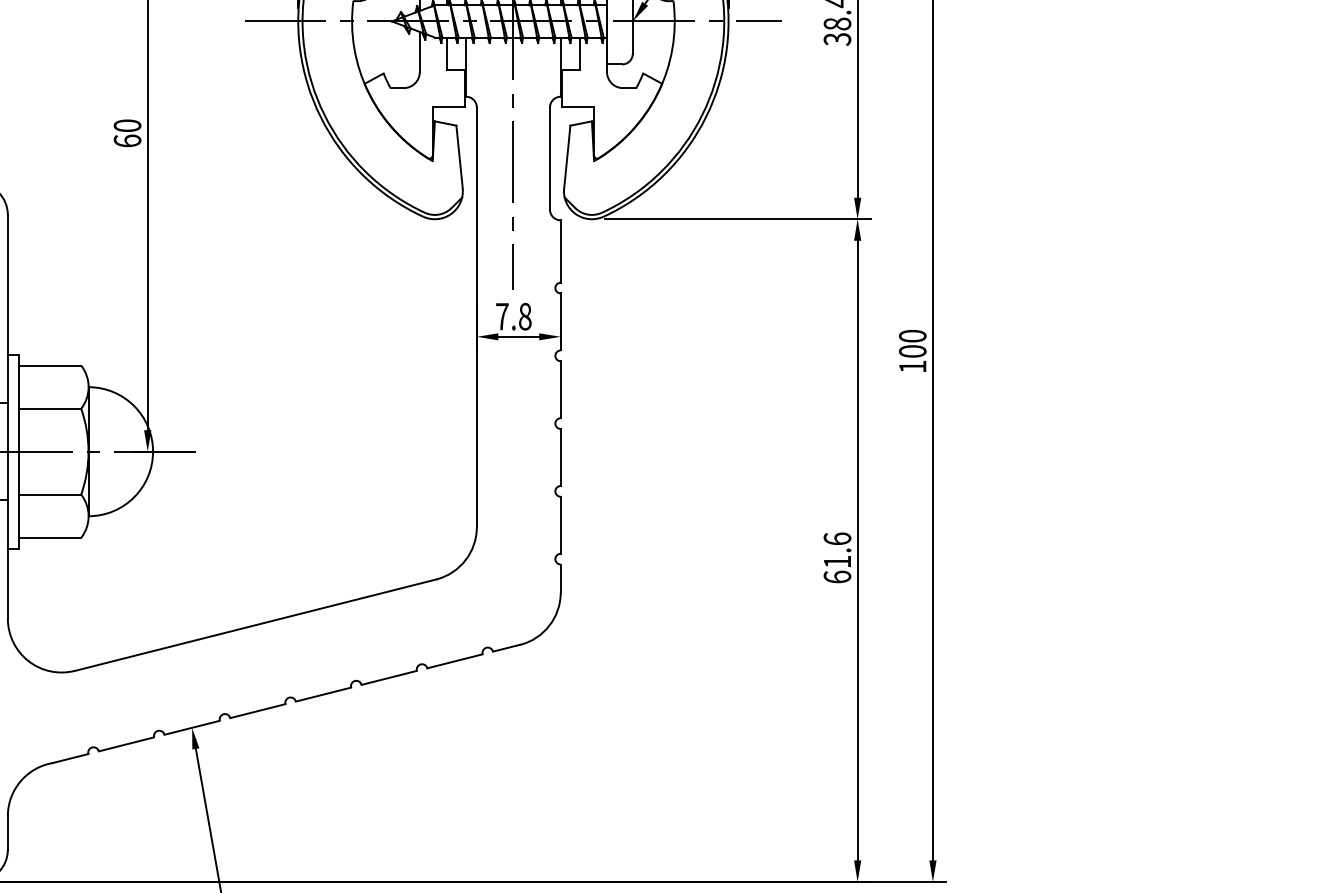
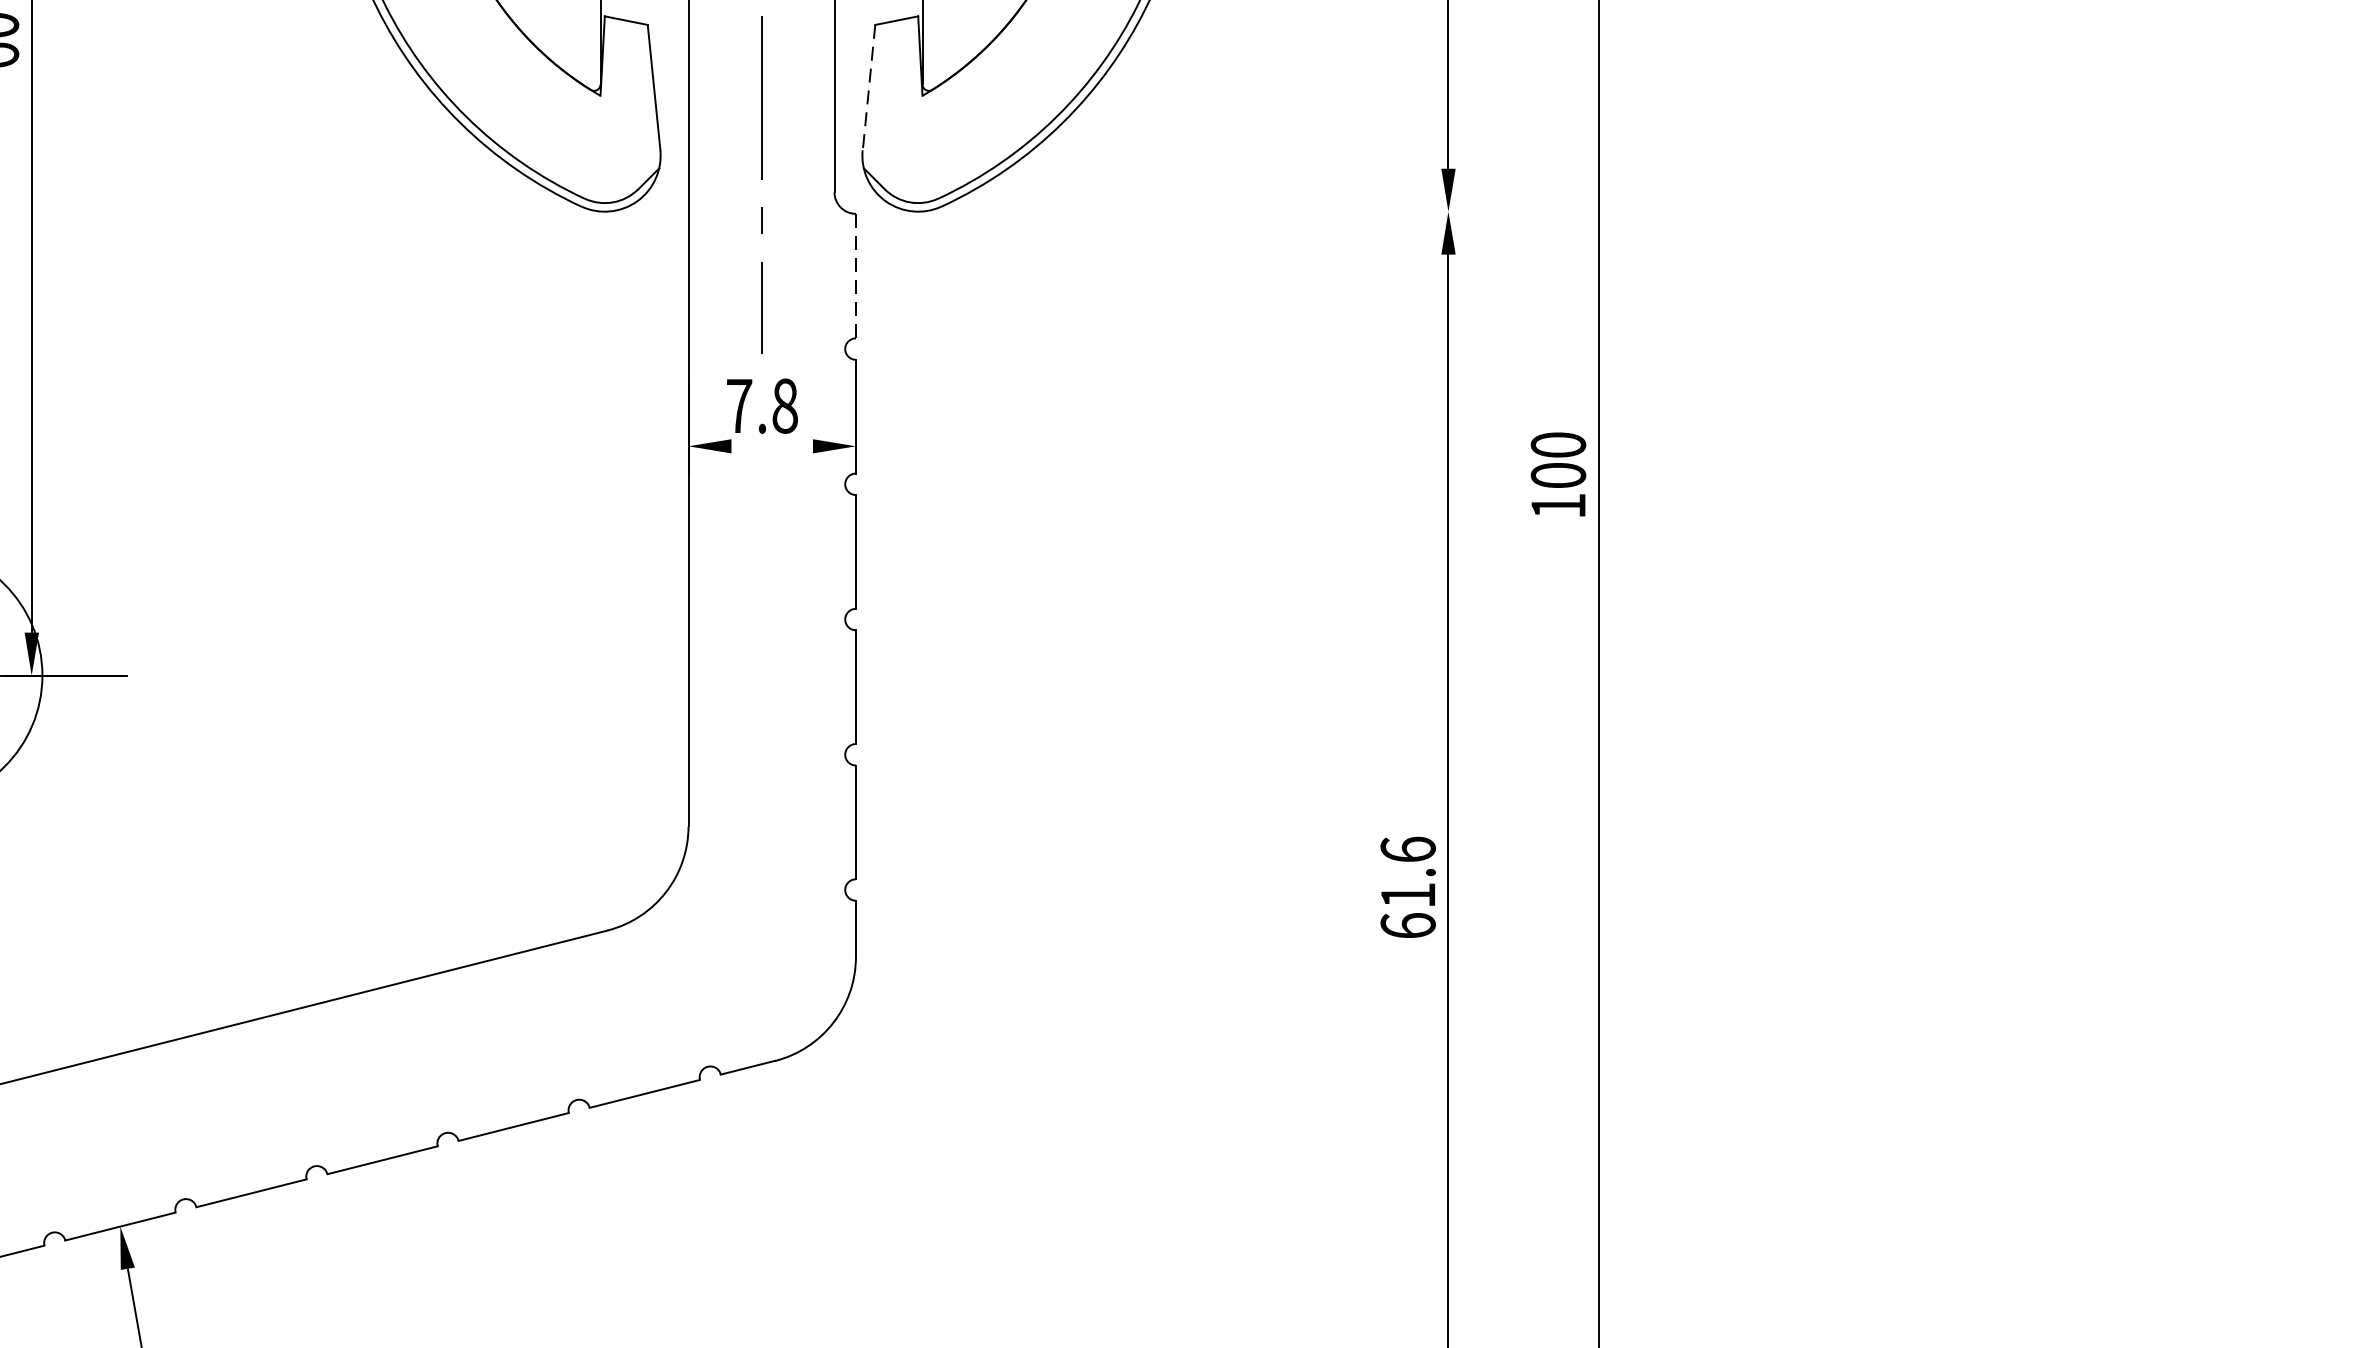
line: (567, 157) -> (869, 88), solid -> dashed
line: (738, 219) -> (1210, 212), removed
line: (560, 252) -> (855, 278), solid -> dashed
line: (518, 336) -> (771, 445), removed

